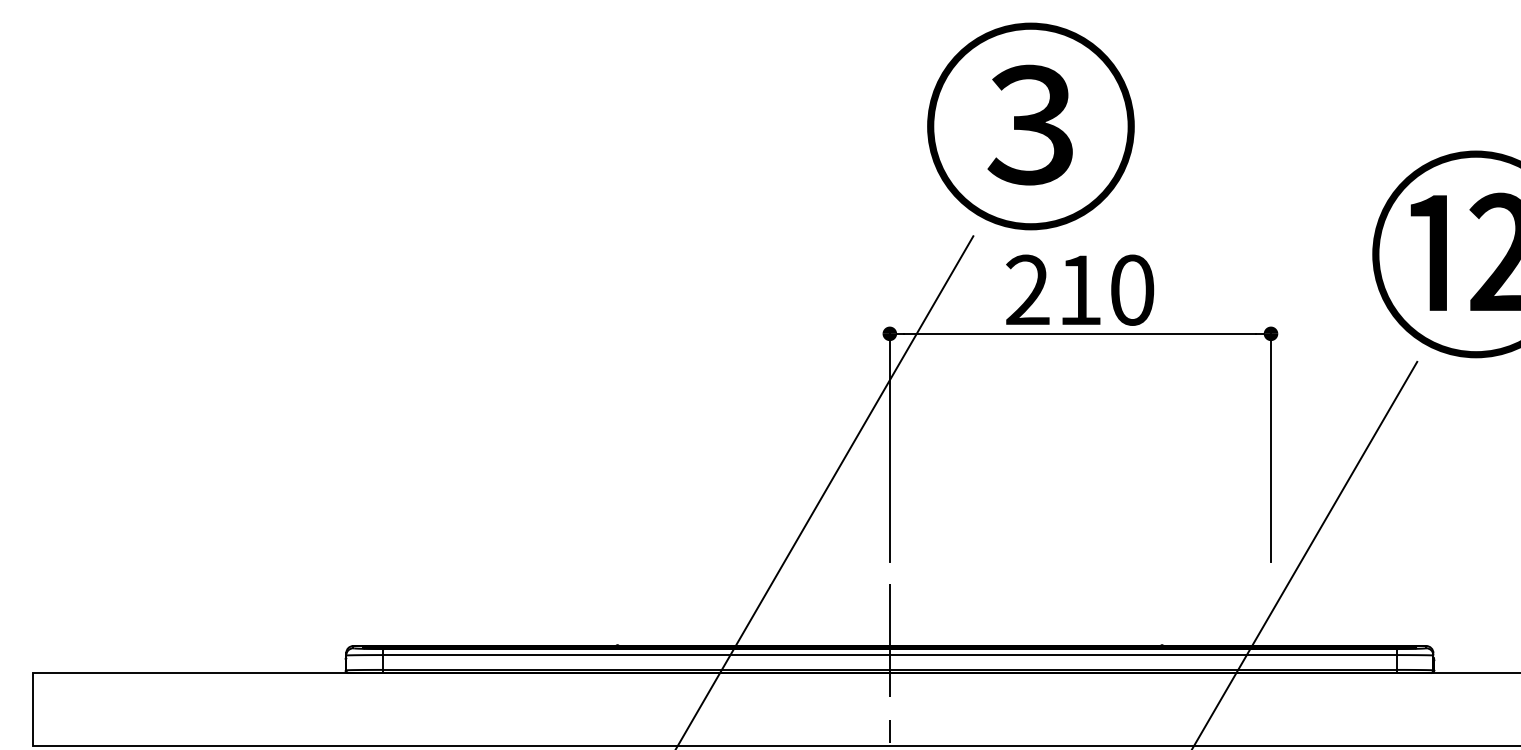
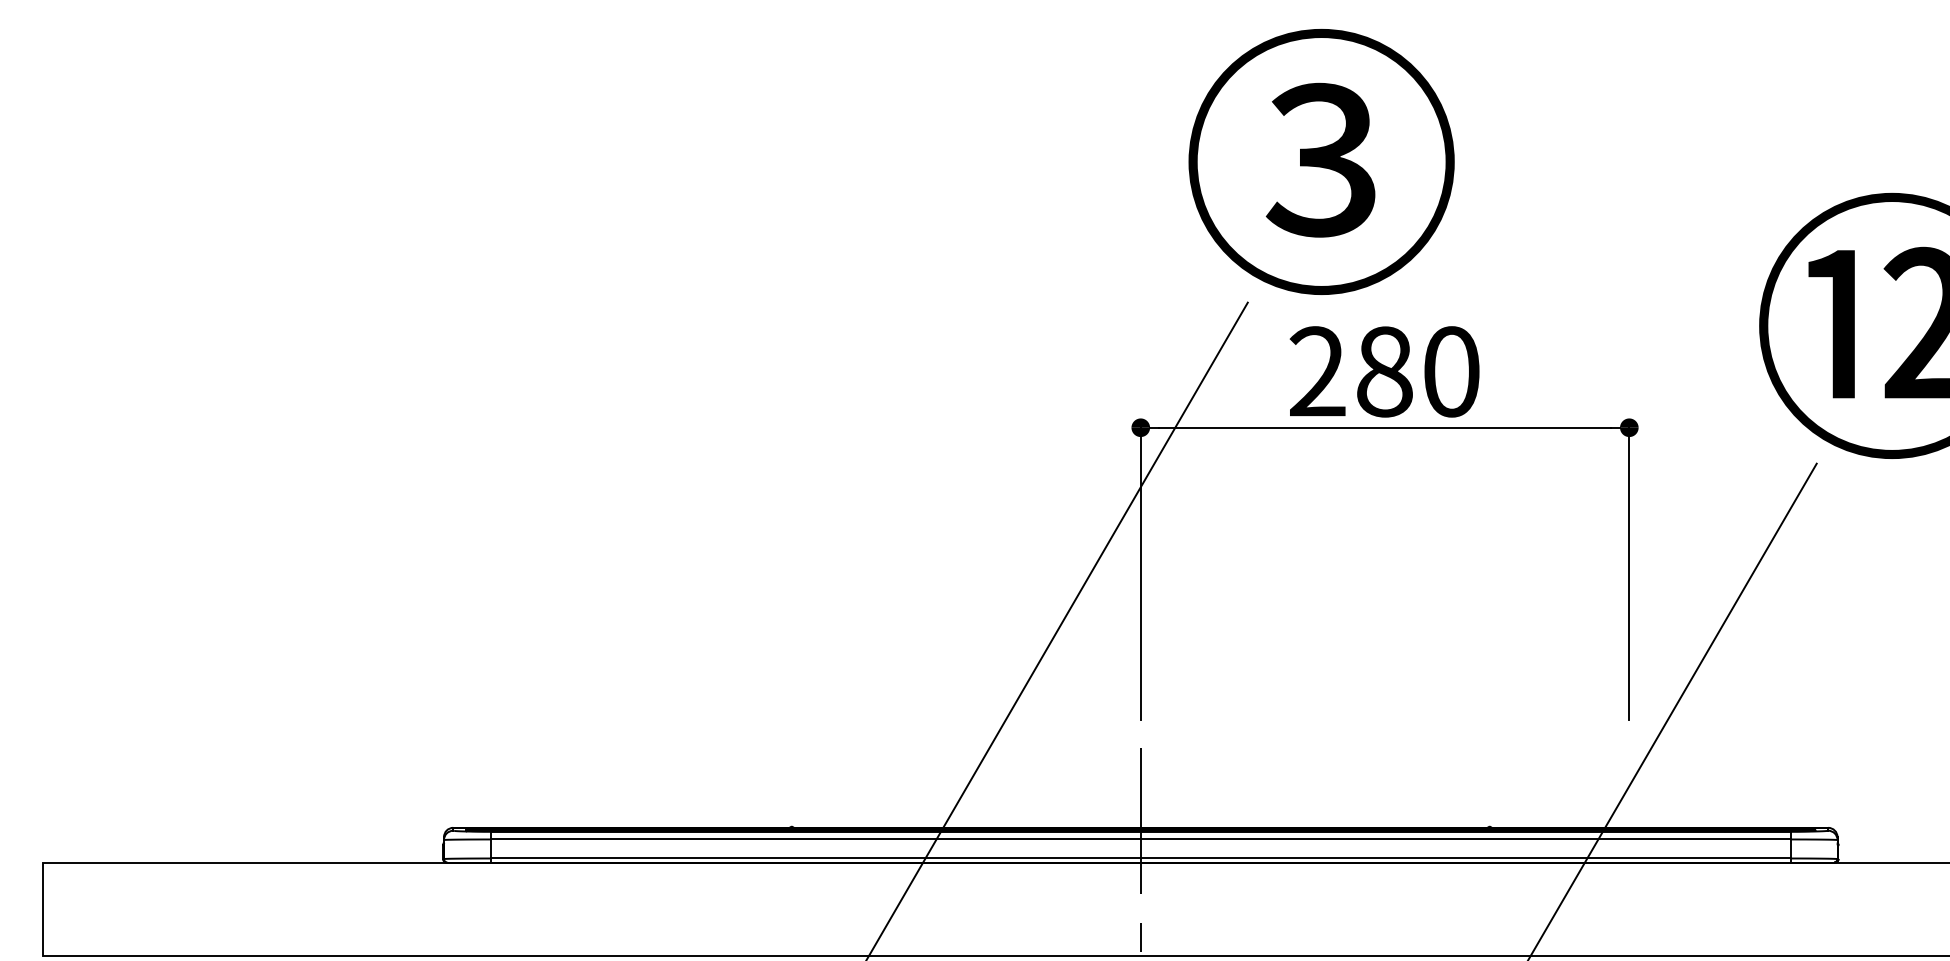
text: (1079, 289) -> (1384, 371), 210 -> 280

